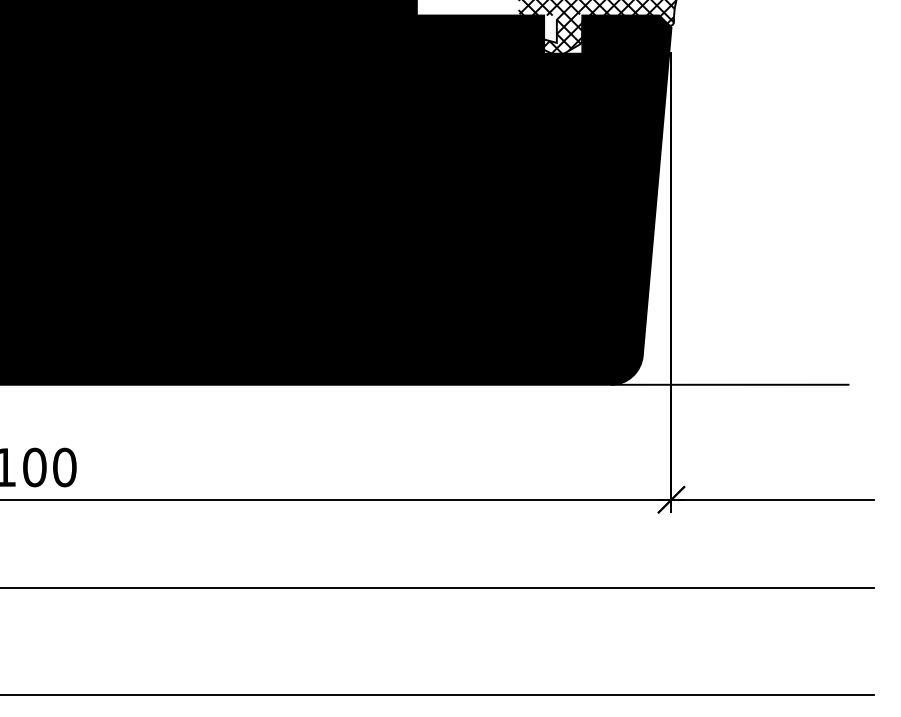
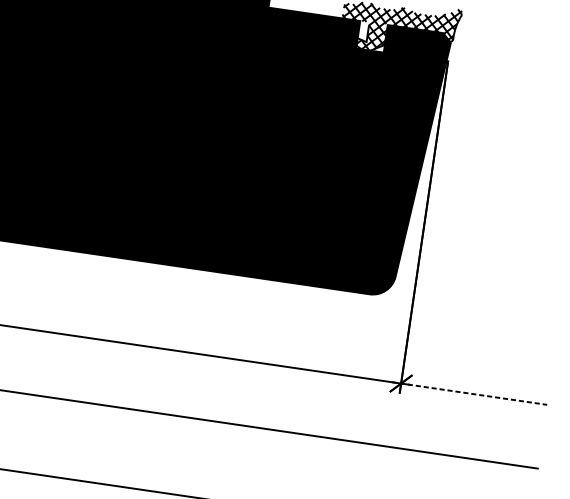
line: (729, 384) -> (455, 306), removed
line: (766, 499) -> (469, 393), solid -> dashed

